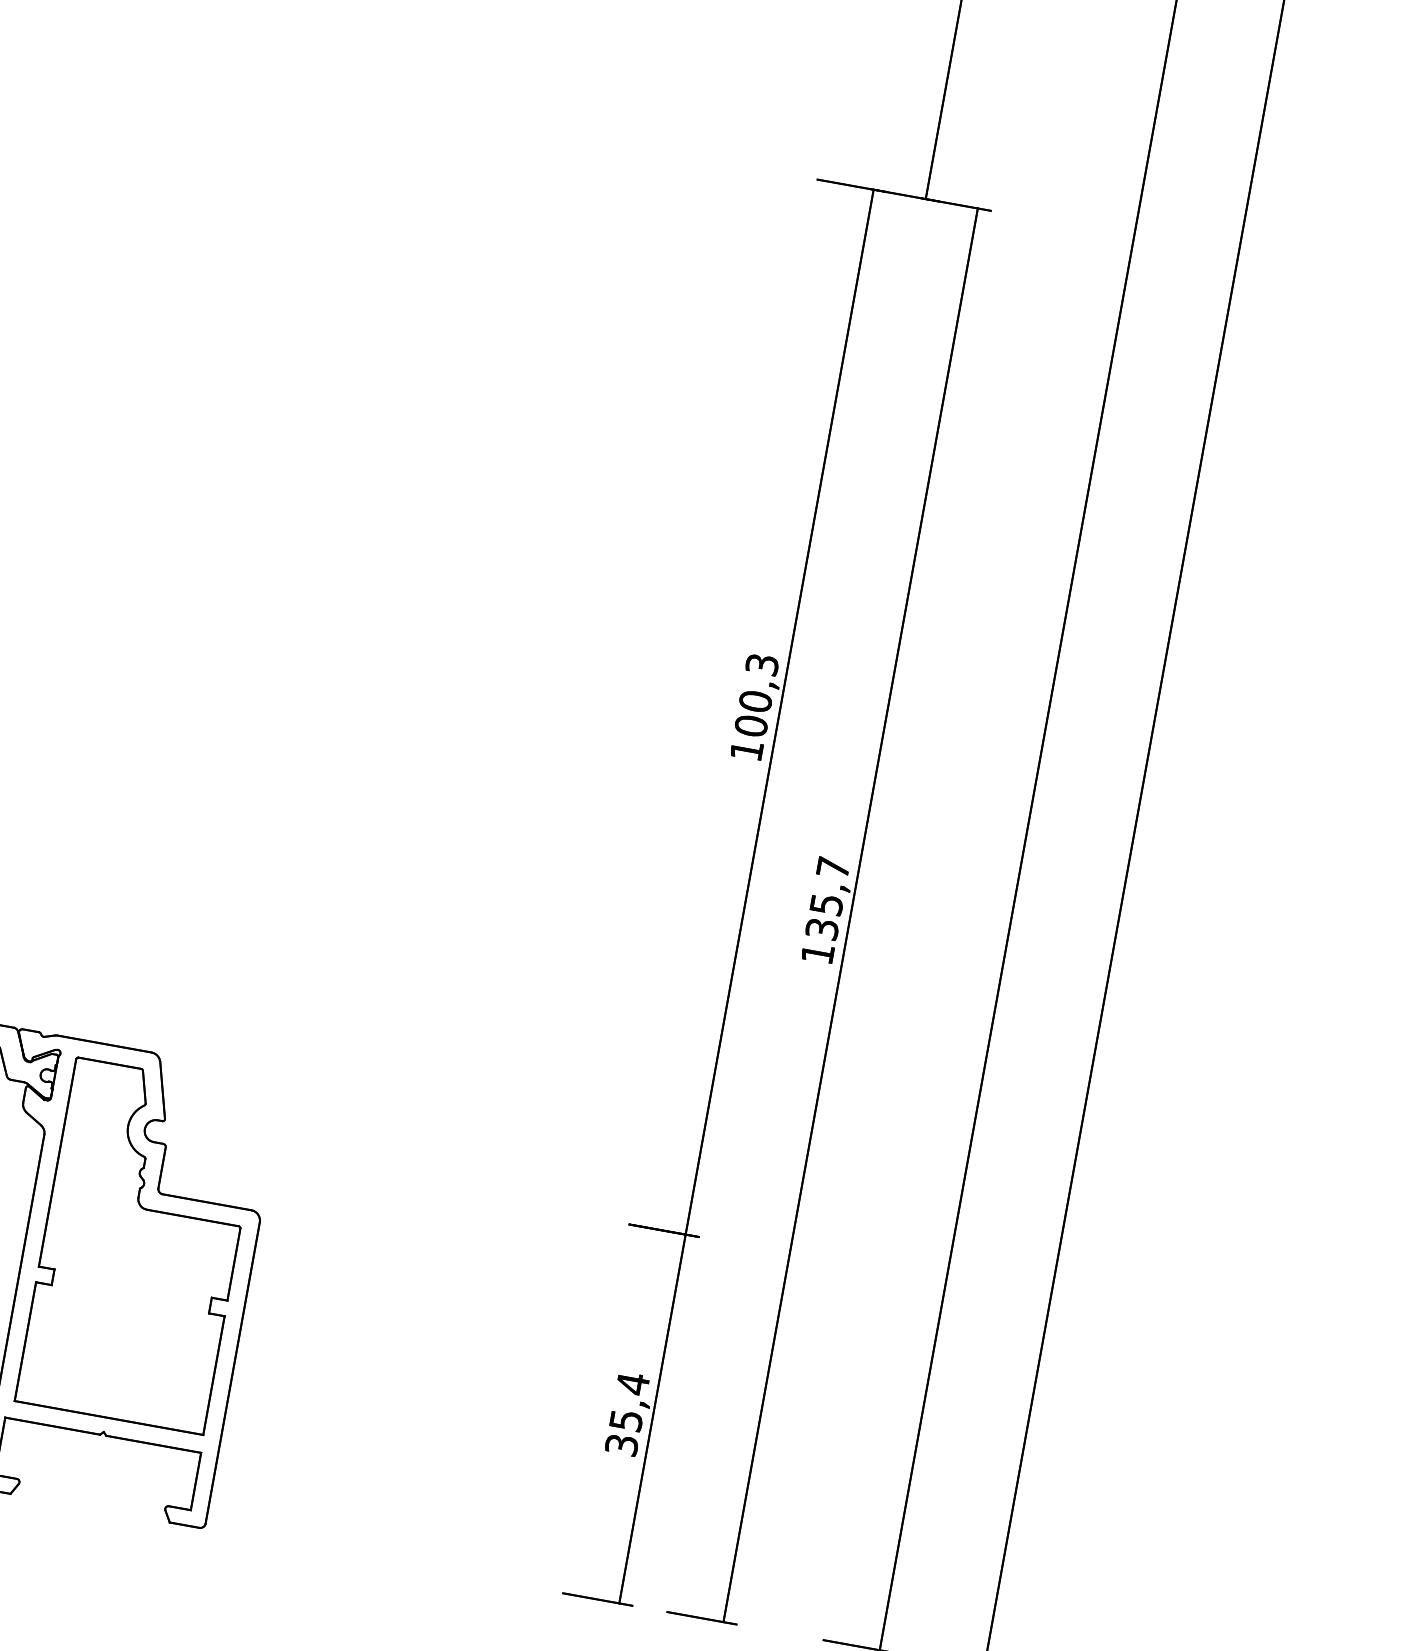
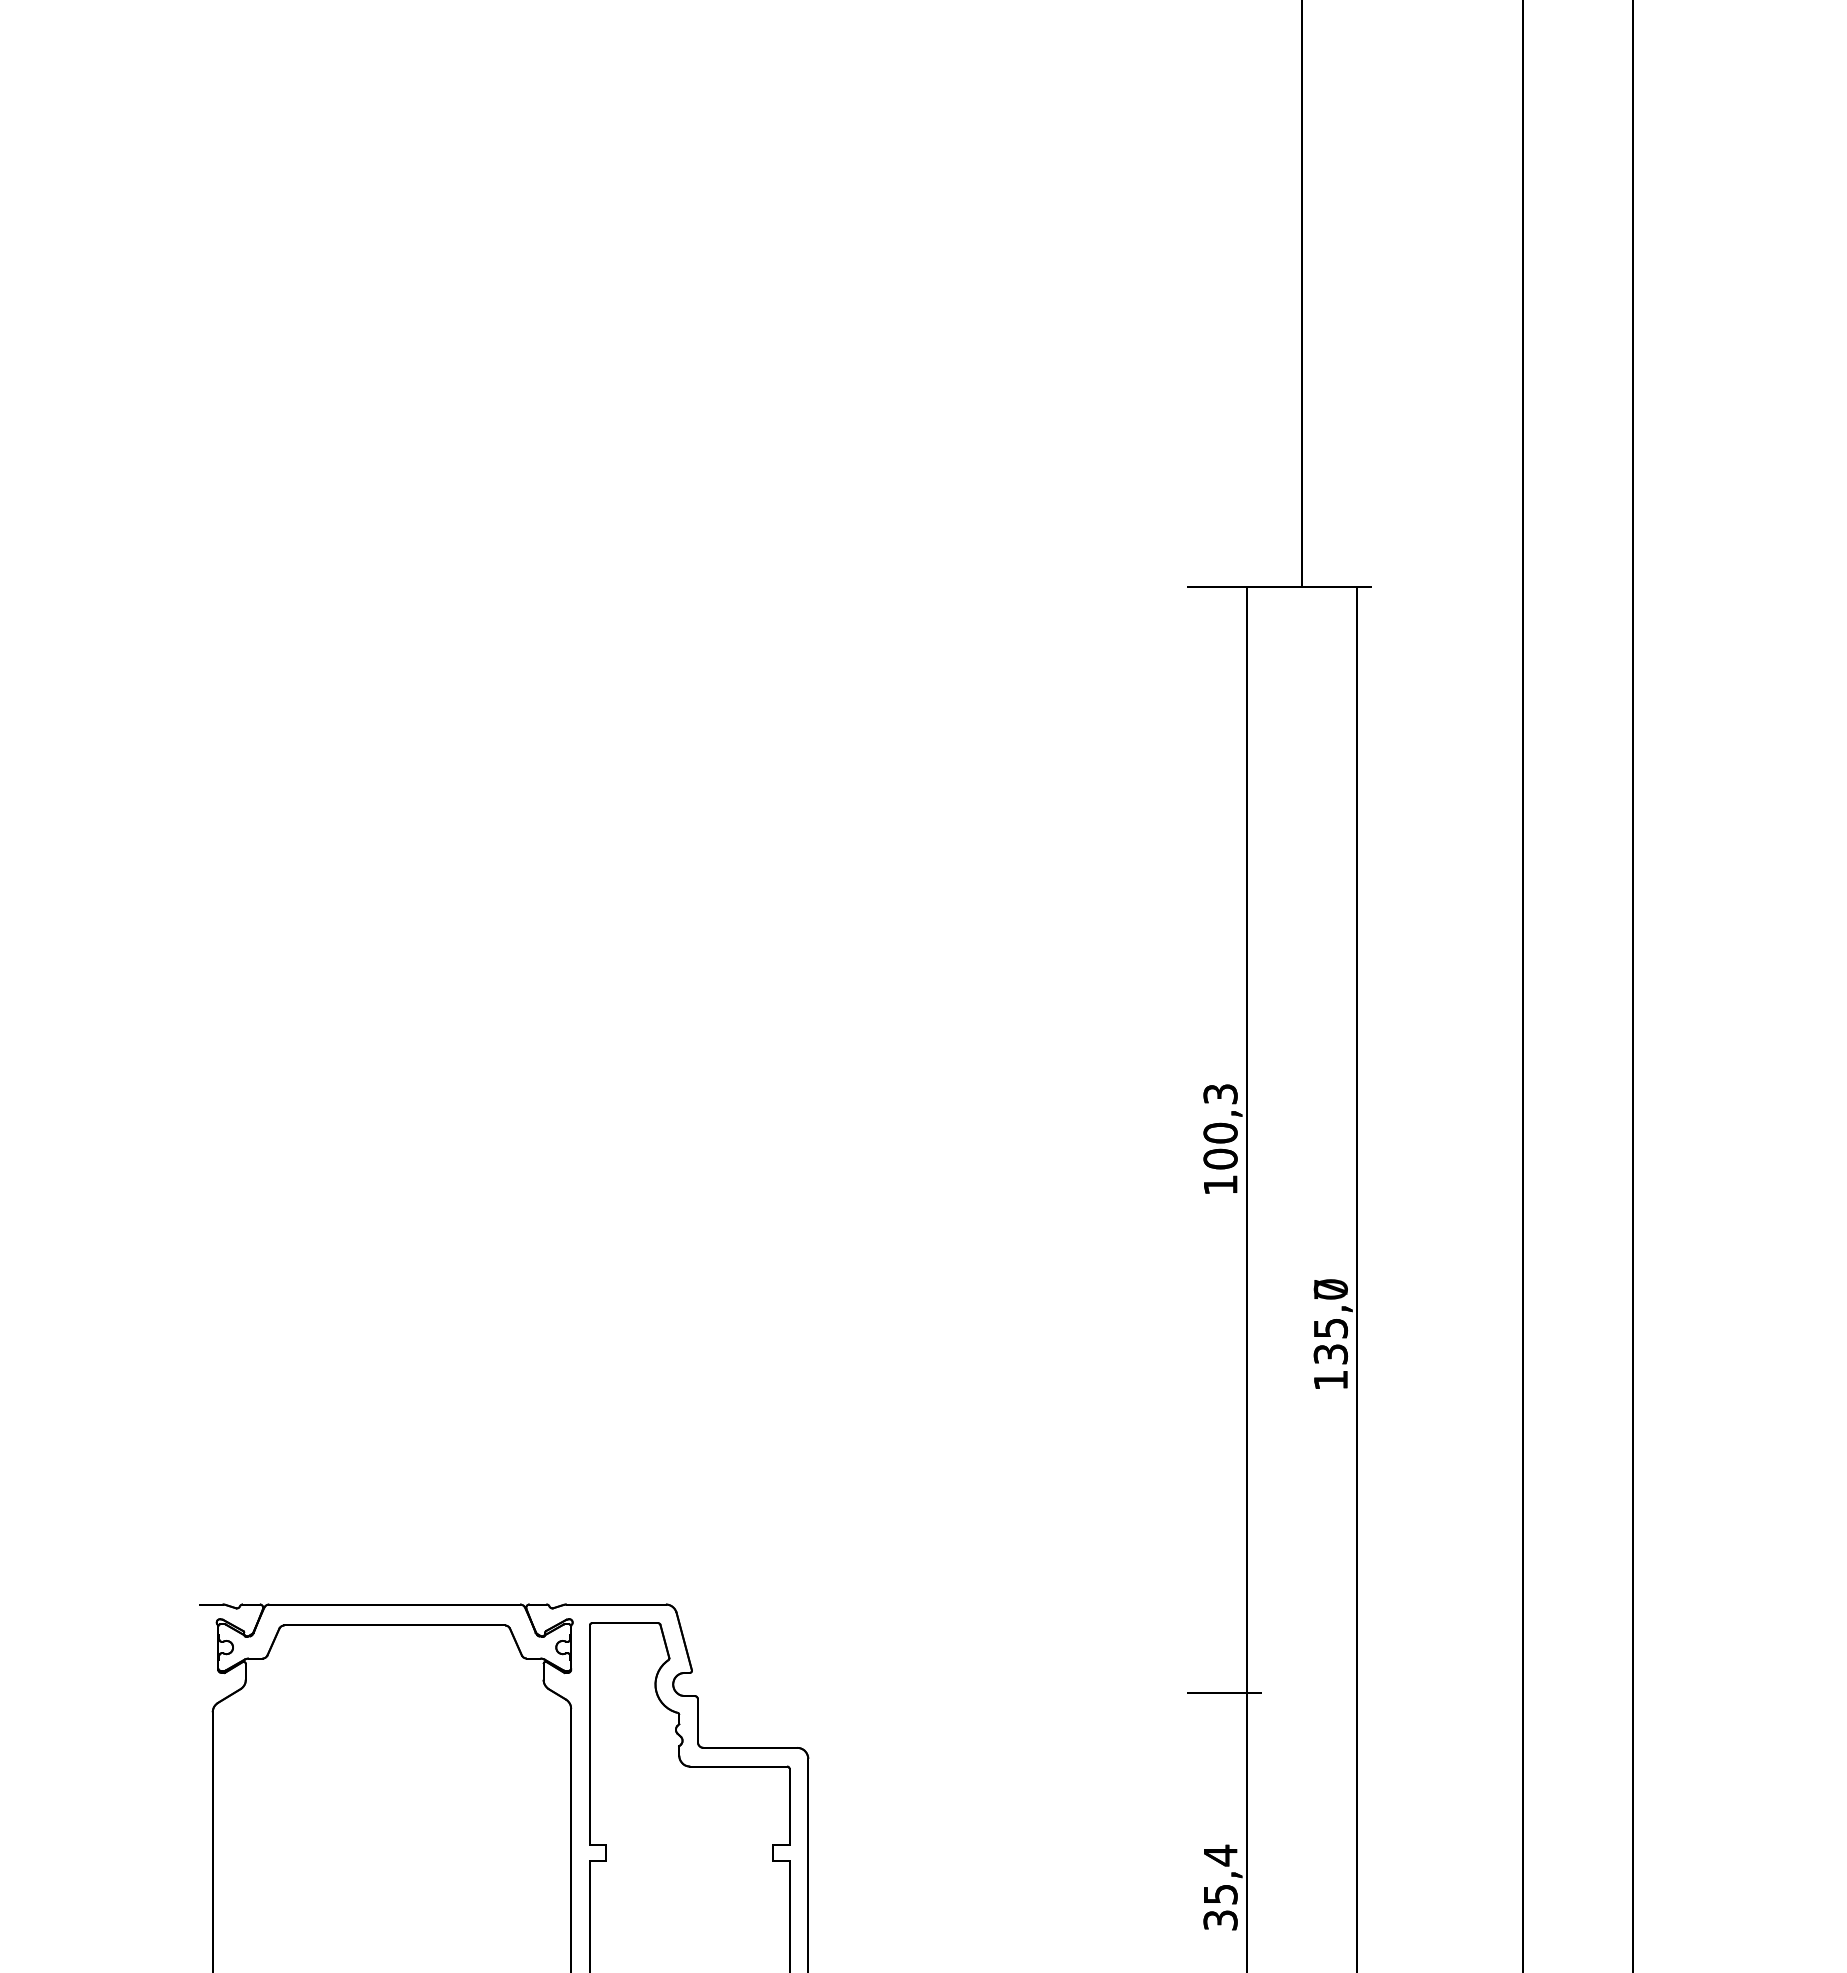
text: (832, 867) -> (1330, 1289), 135,7 -> 135,0

